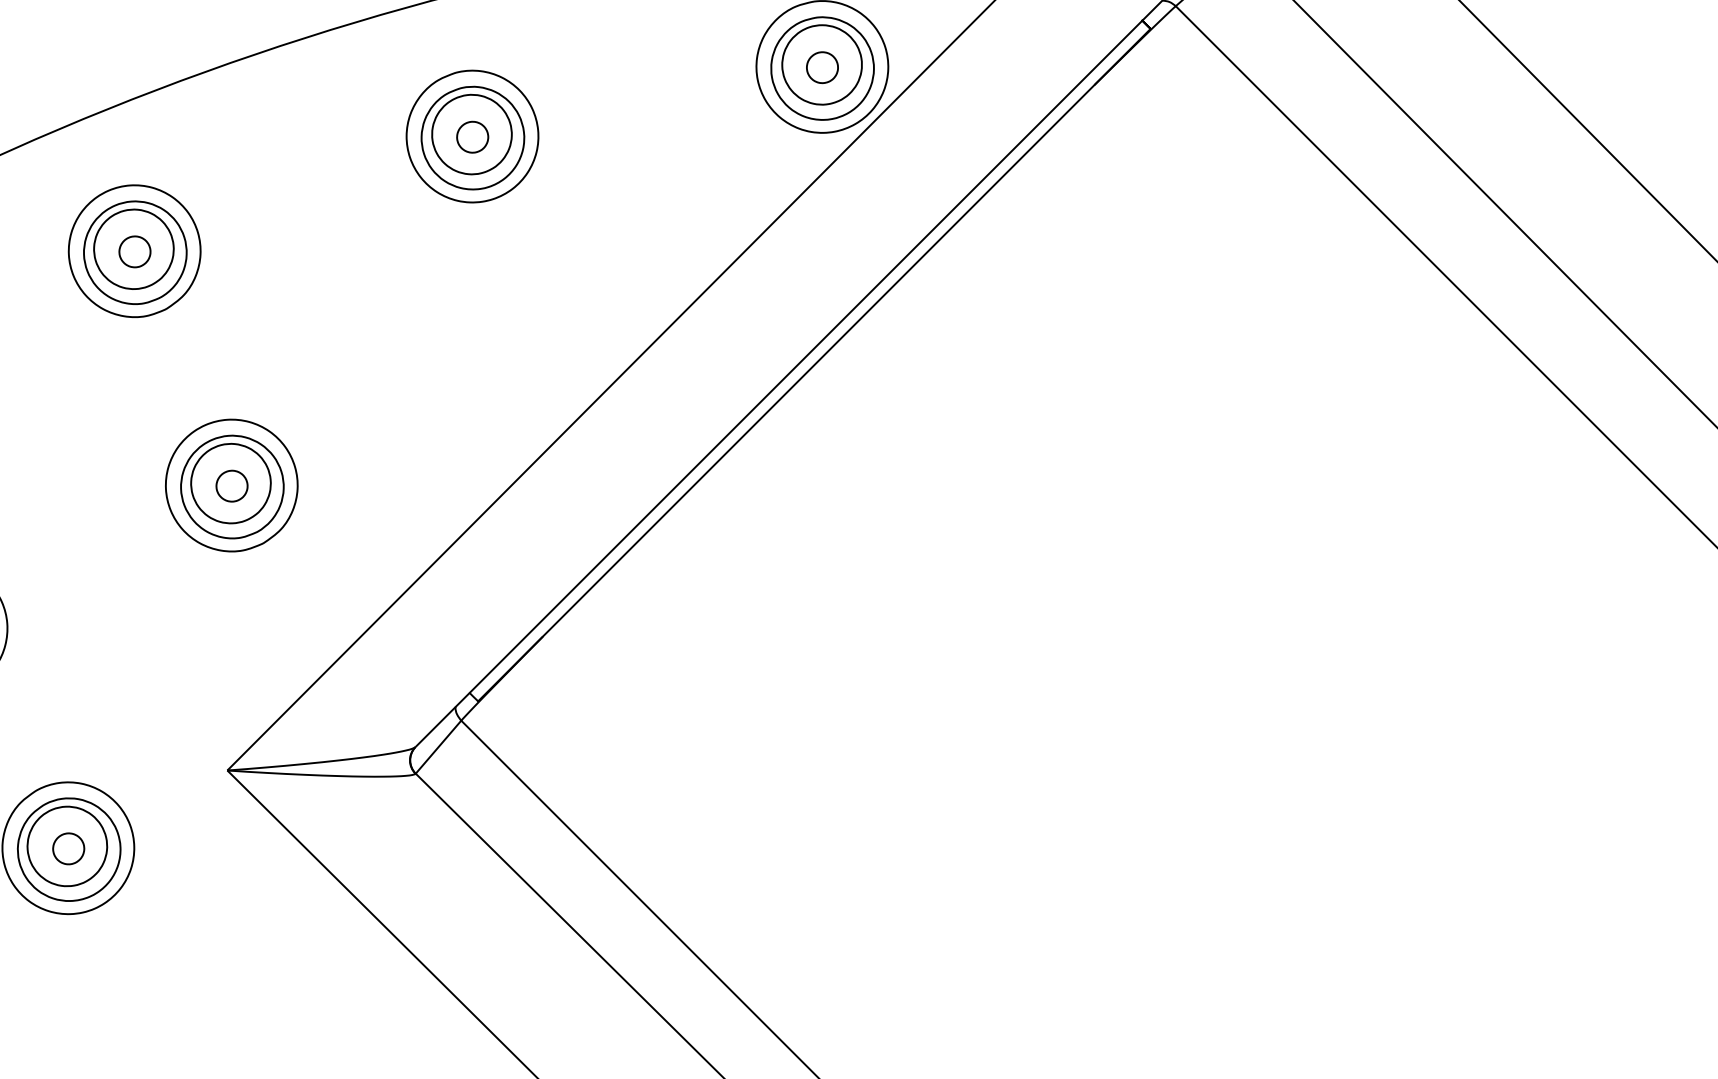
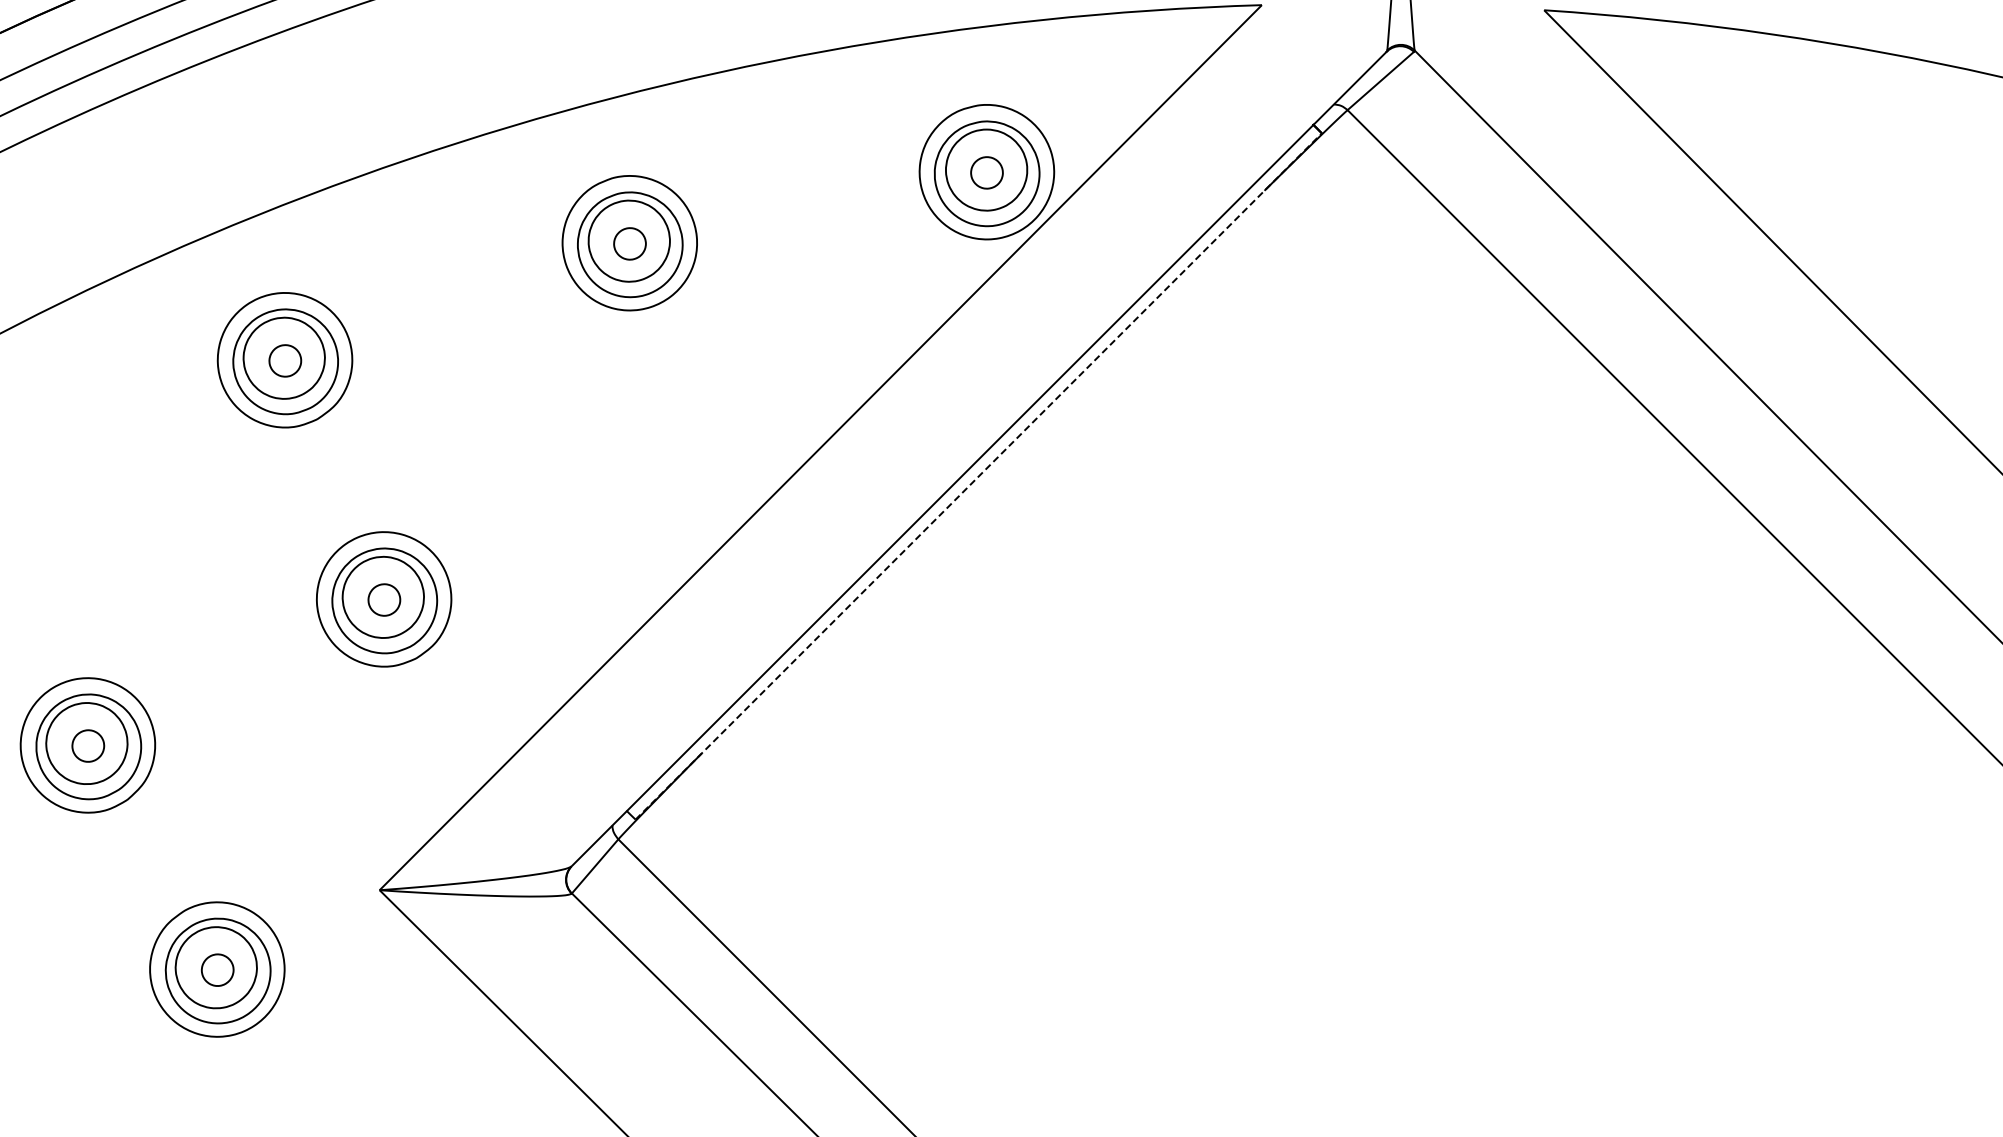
line: (815, 365) -> (979, 476), solid -> dashed

